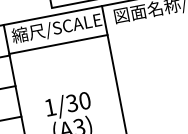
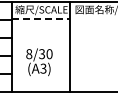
line: (58, 44) -> (40, 19), solid -> dashed
text: (50, 108) -> (29, 54), 1/30 -> 8/30

